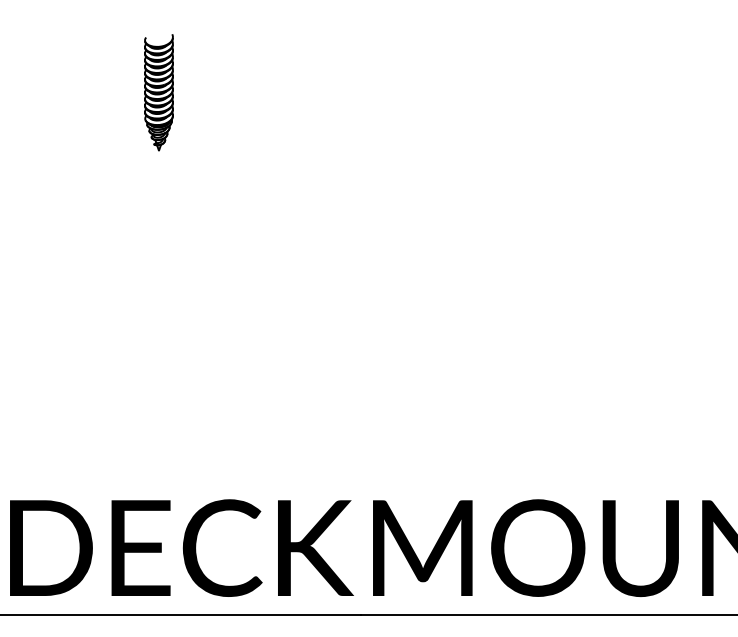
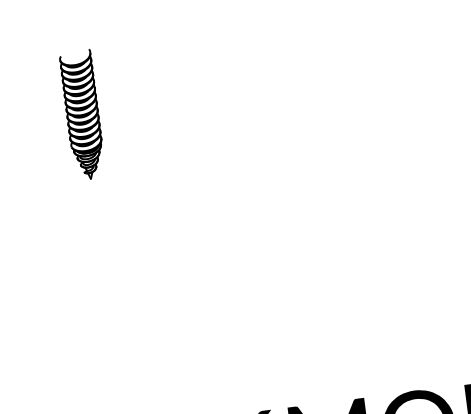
part: (158, 92) -> (82, 115), size x1.43

